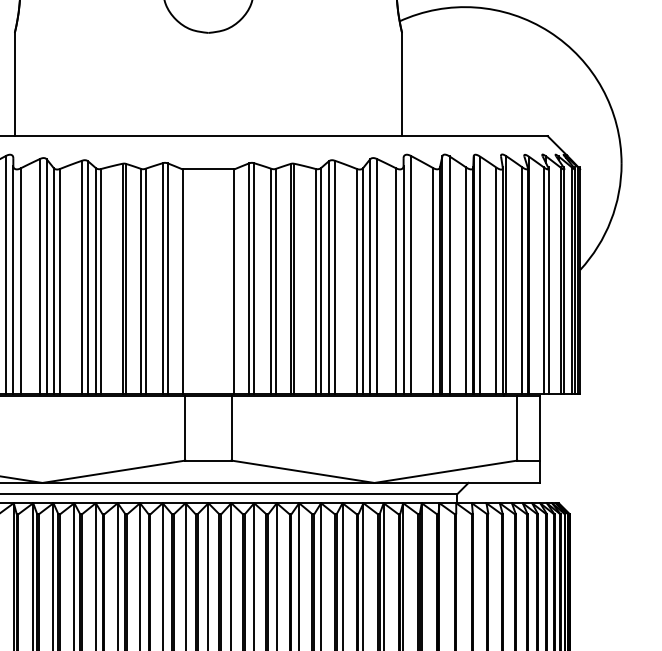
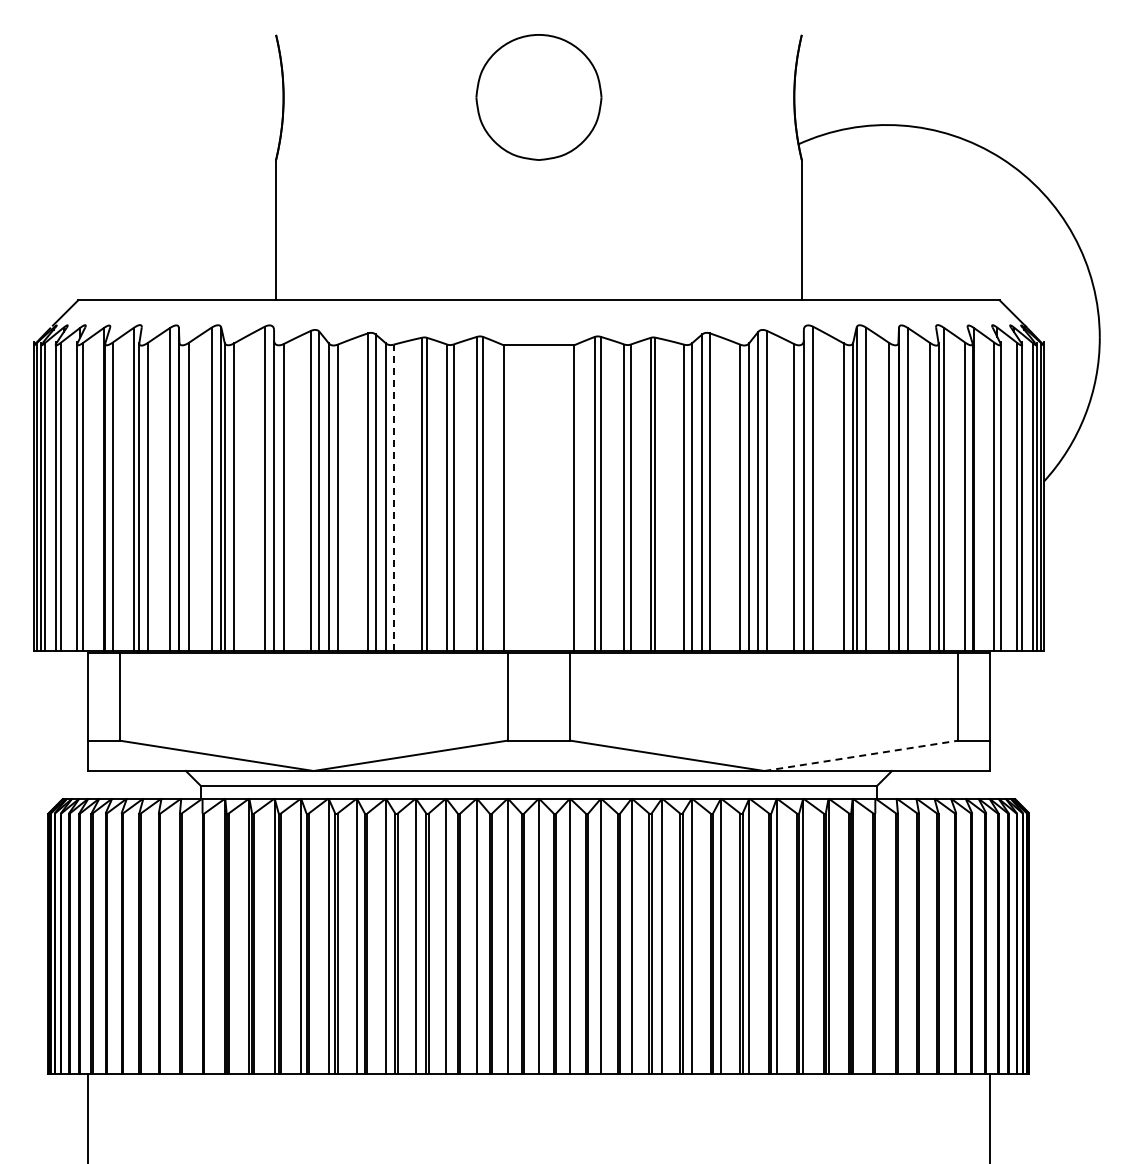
line: (101, 281) -> (393, 497), solid -> dashed
line: (446, 471) -> (861, 755), solid -> dashed

